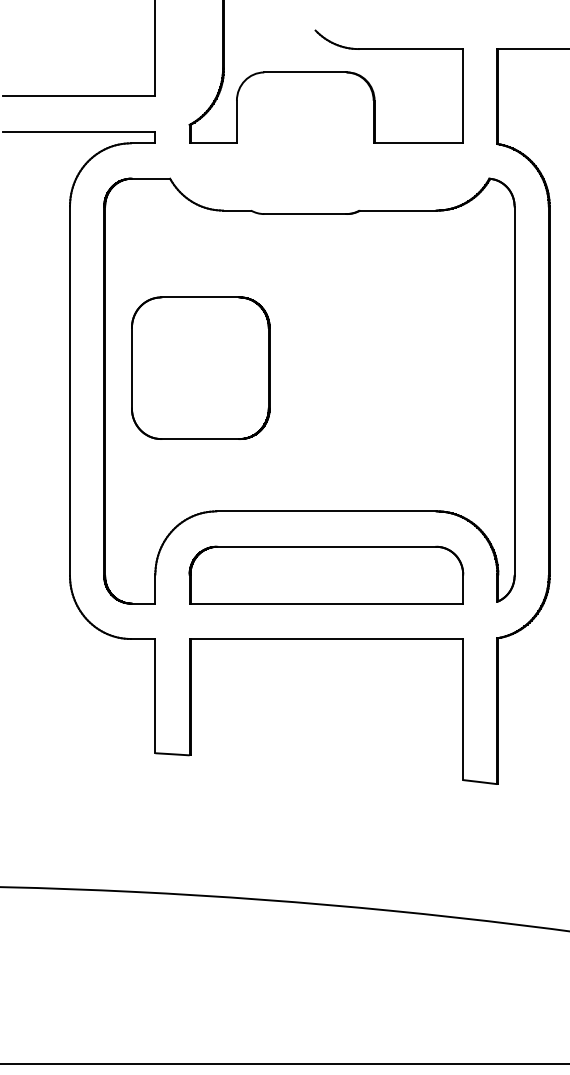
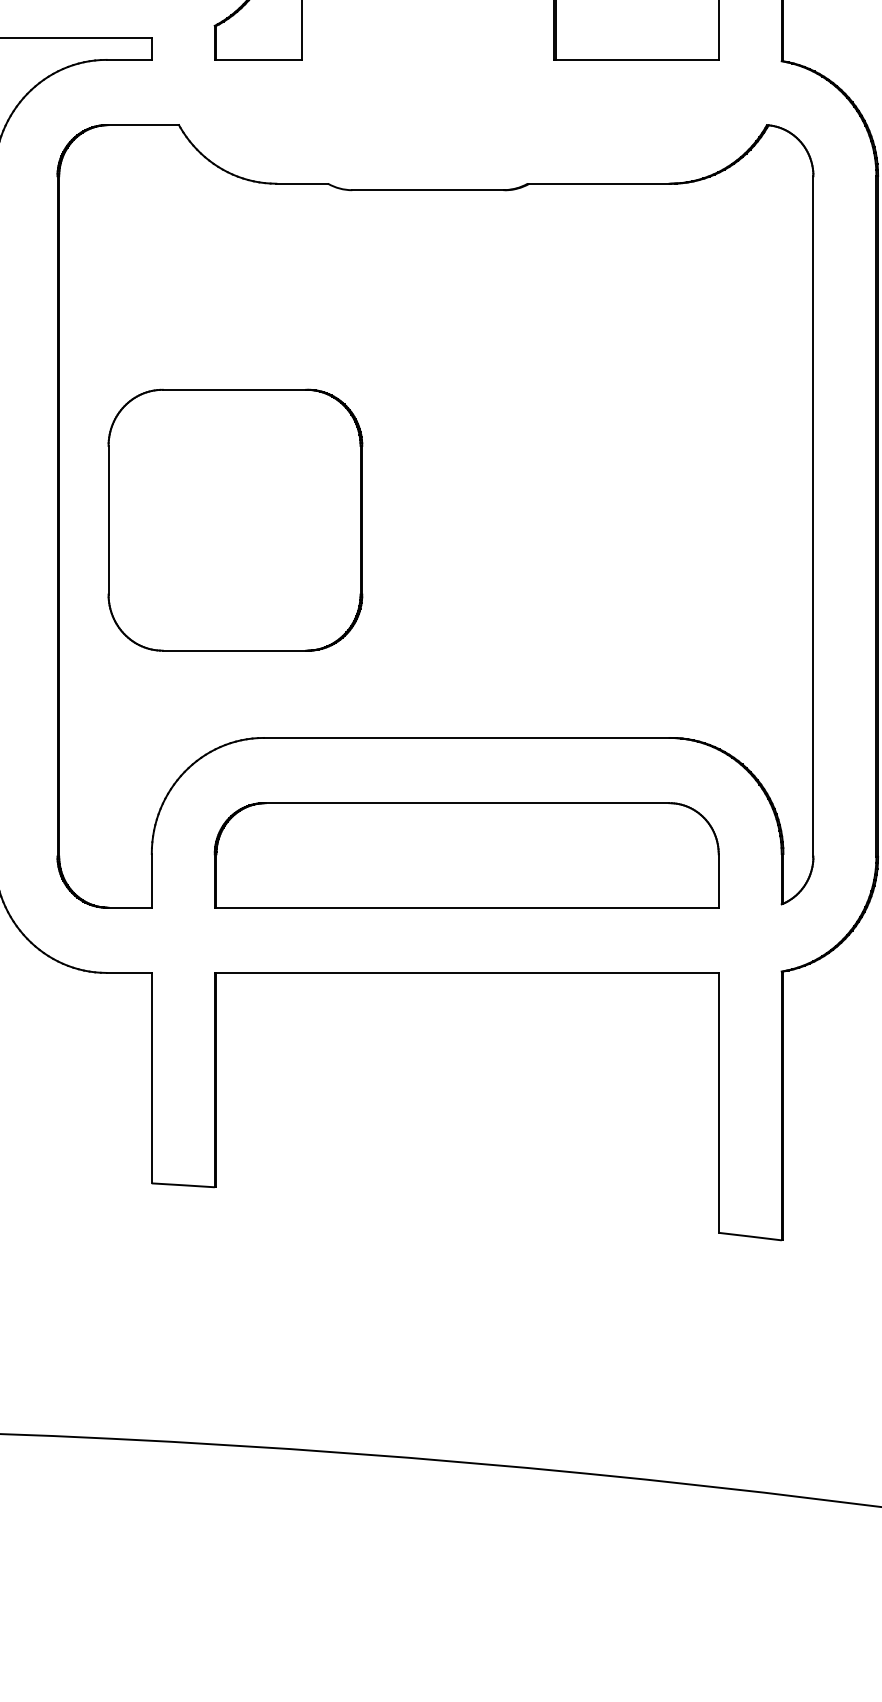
part: (200, 367) -> (234, 518), moved

